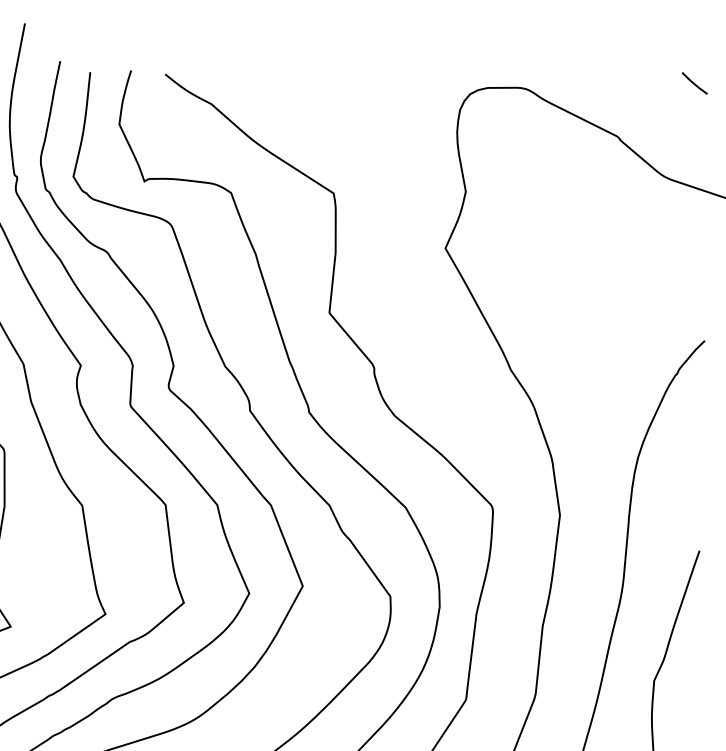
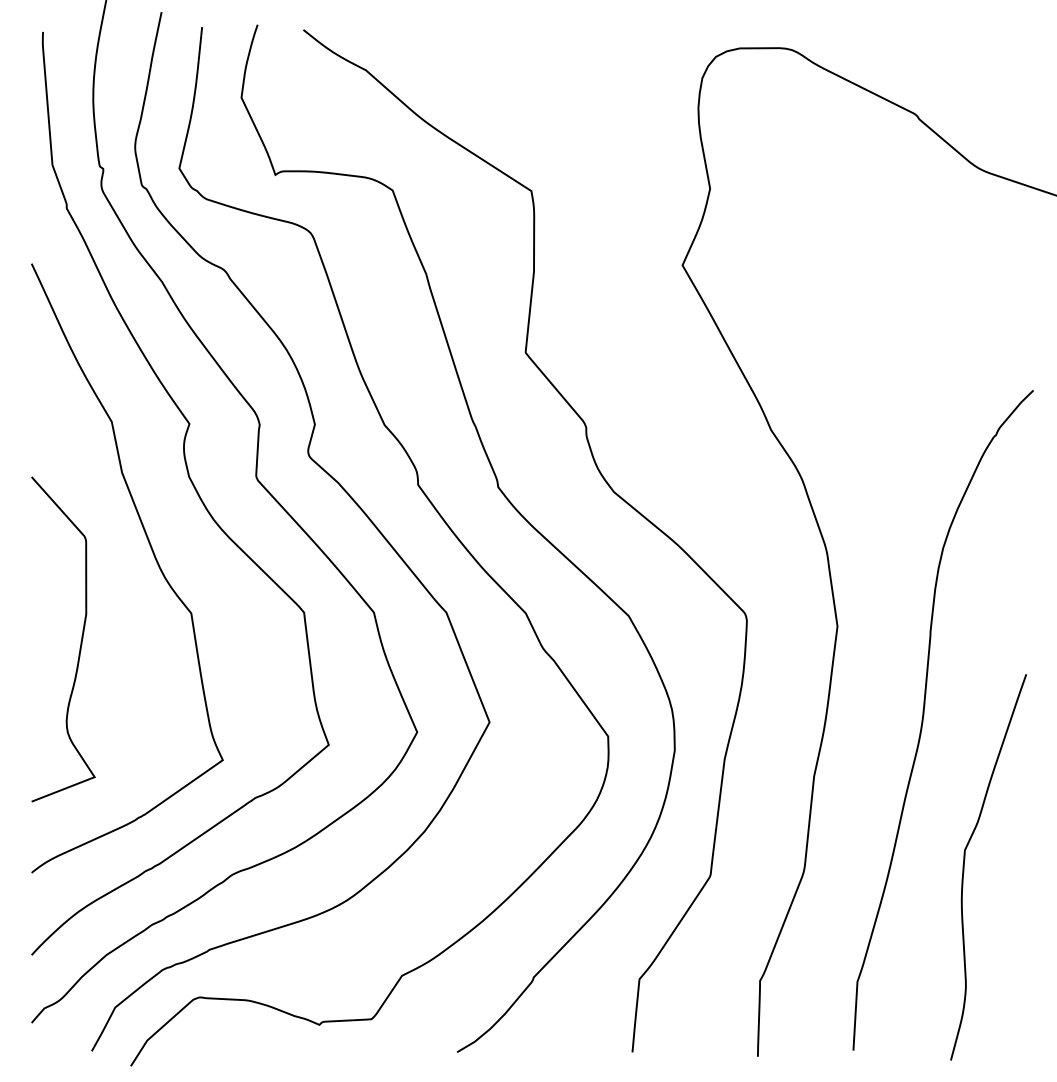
line: (694, 83) -> (1019, 42), removed

